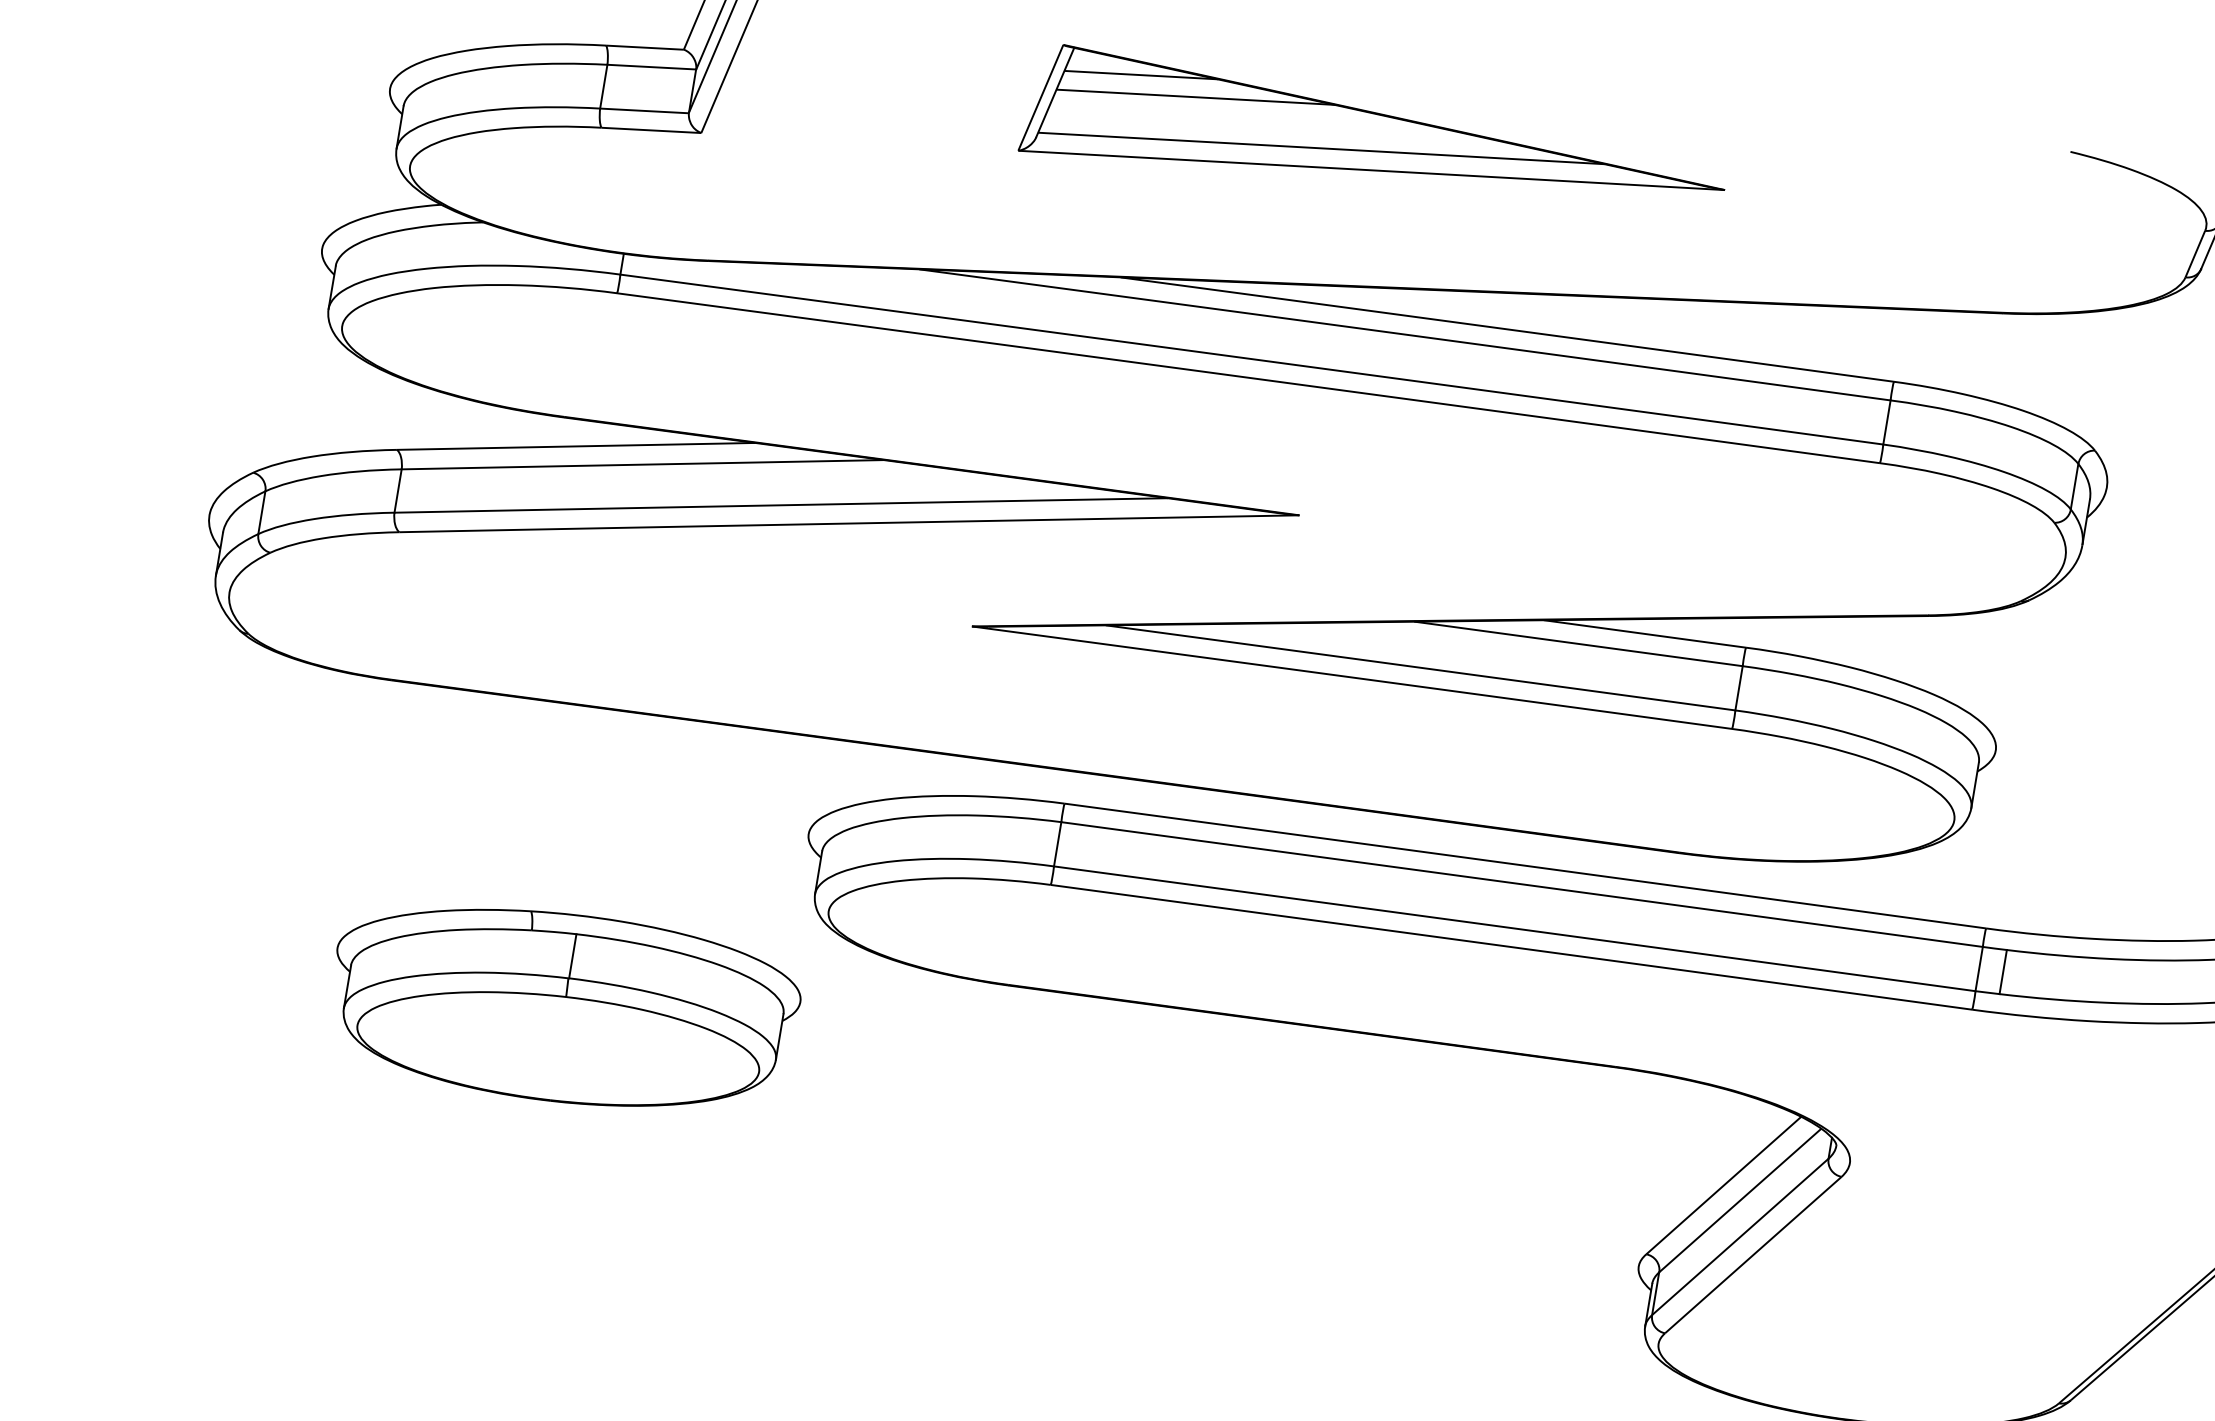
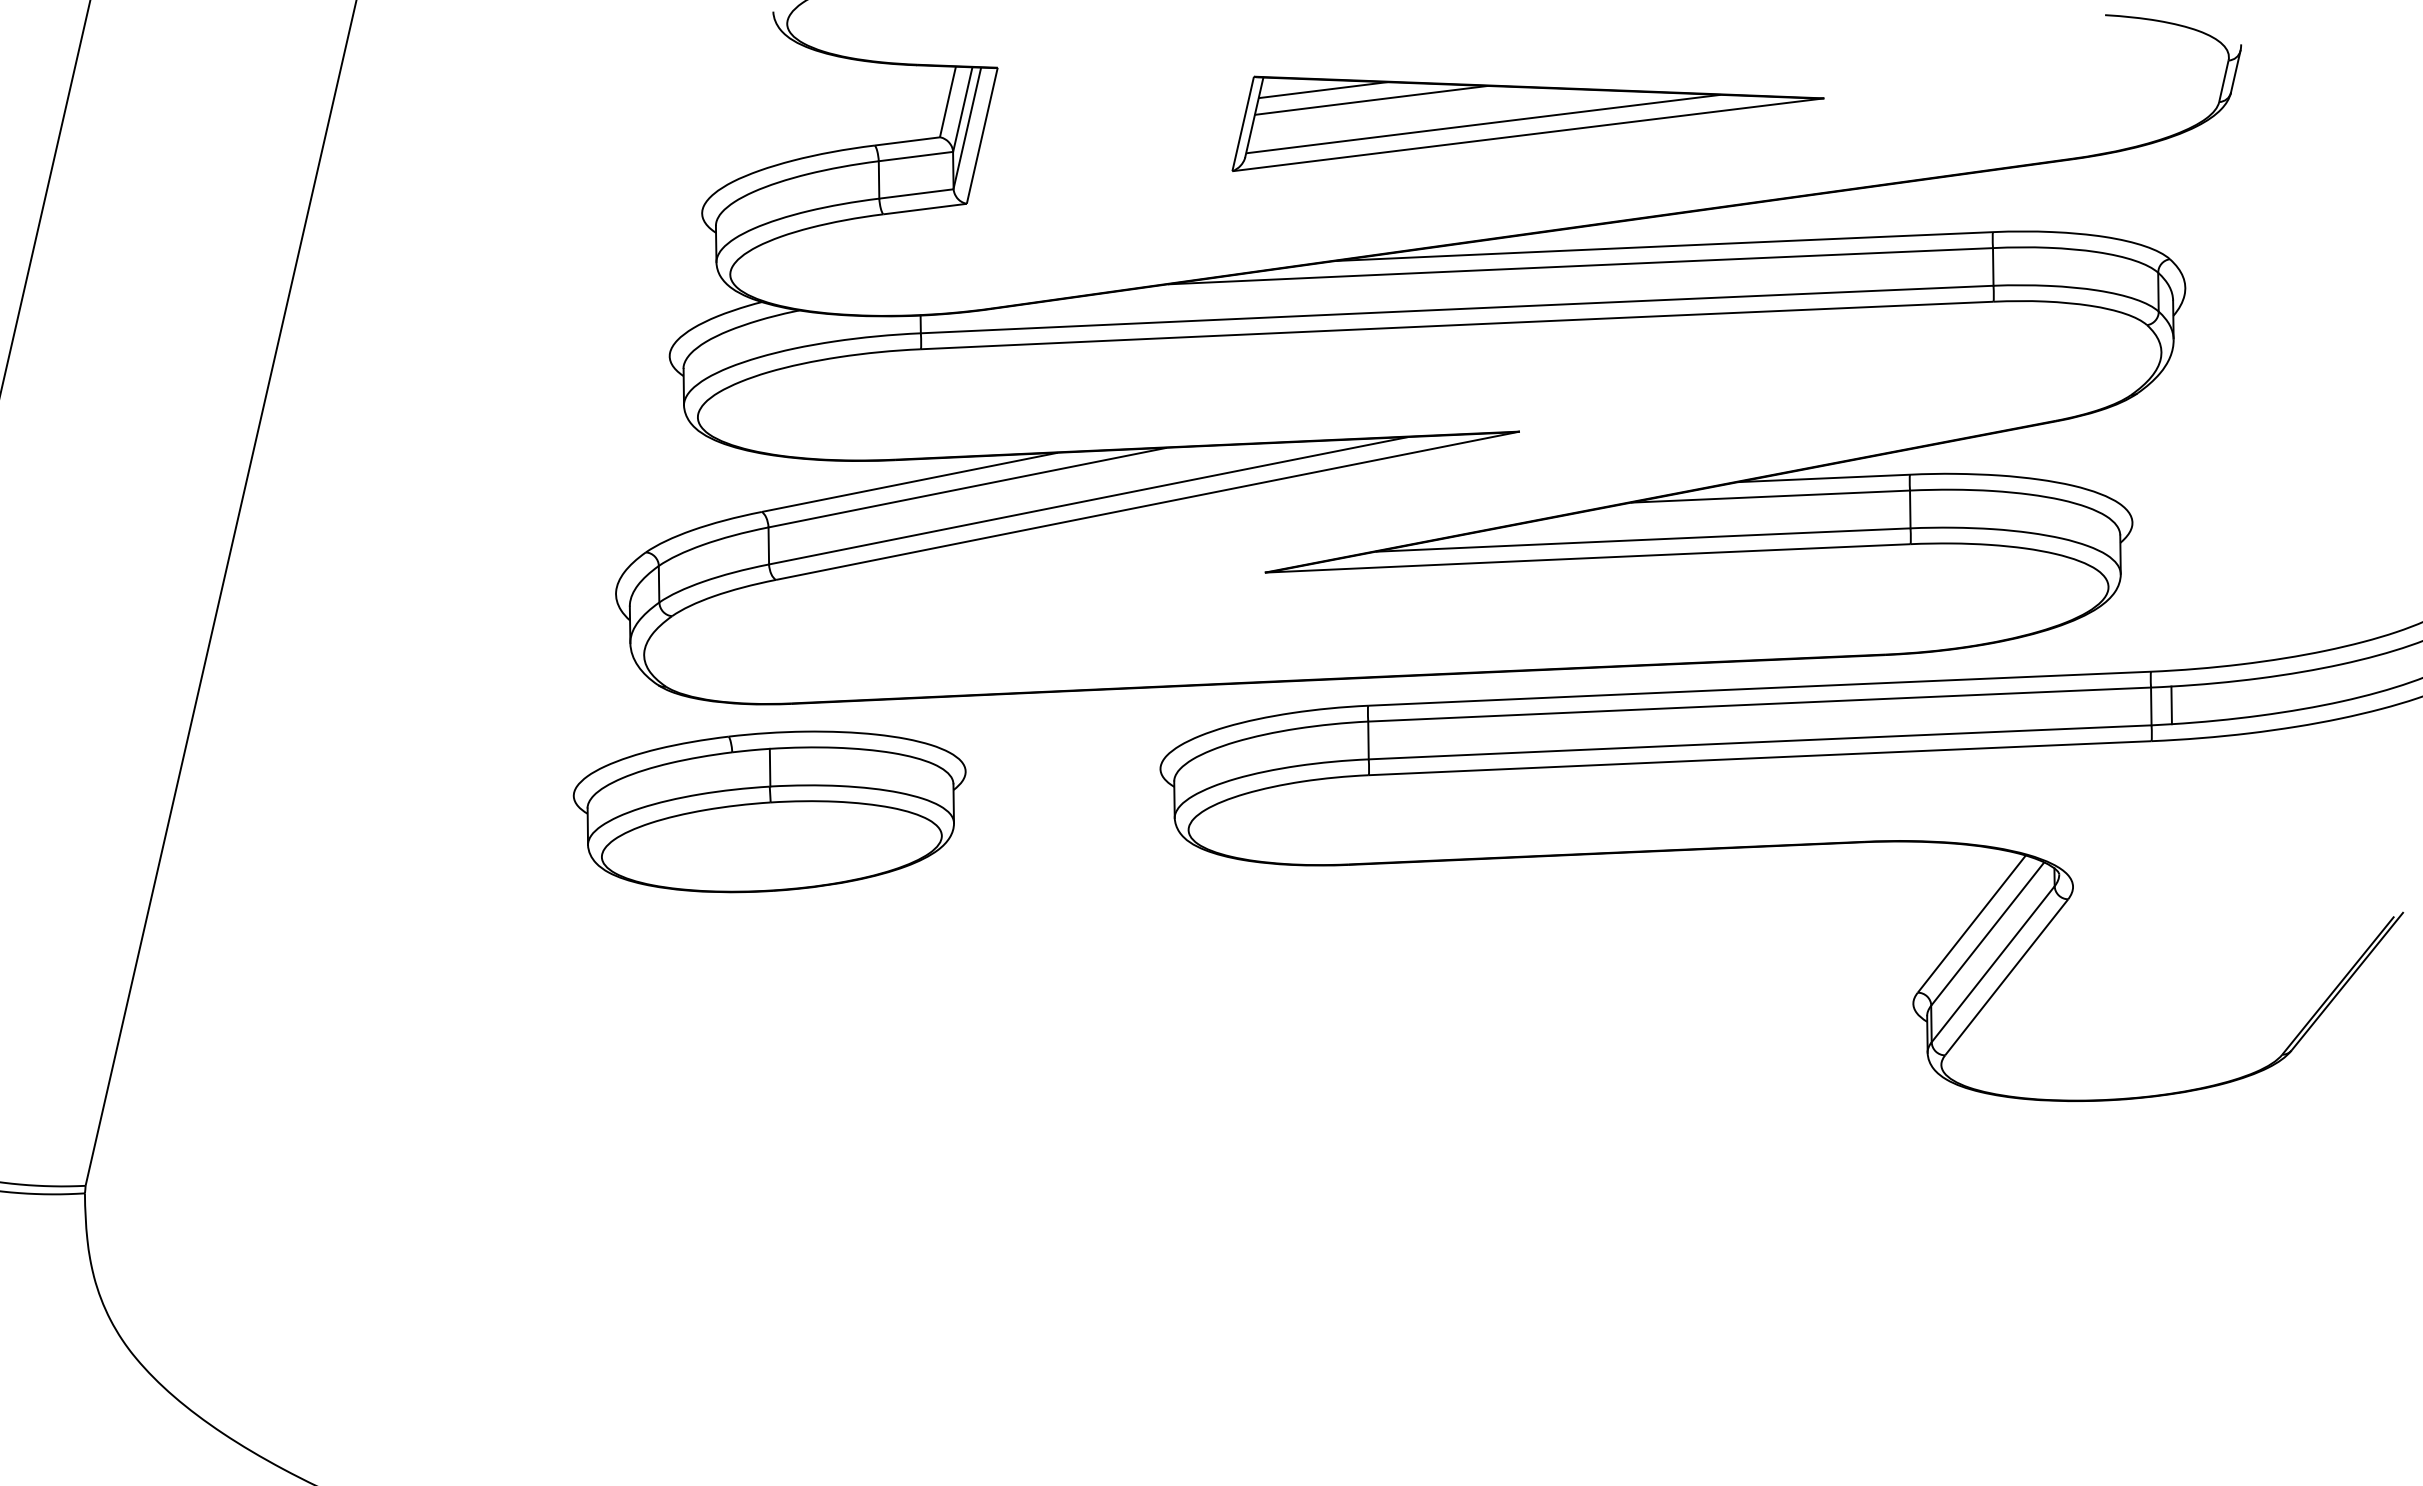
part: (562, 1007) -> (769, 811), moved

